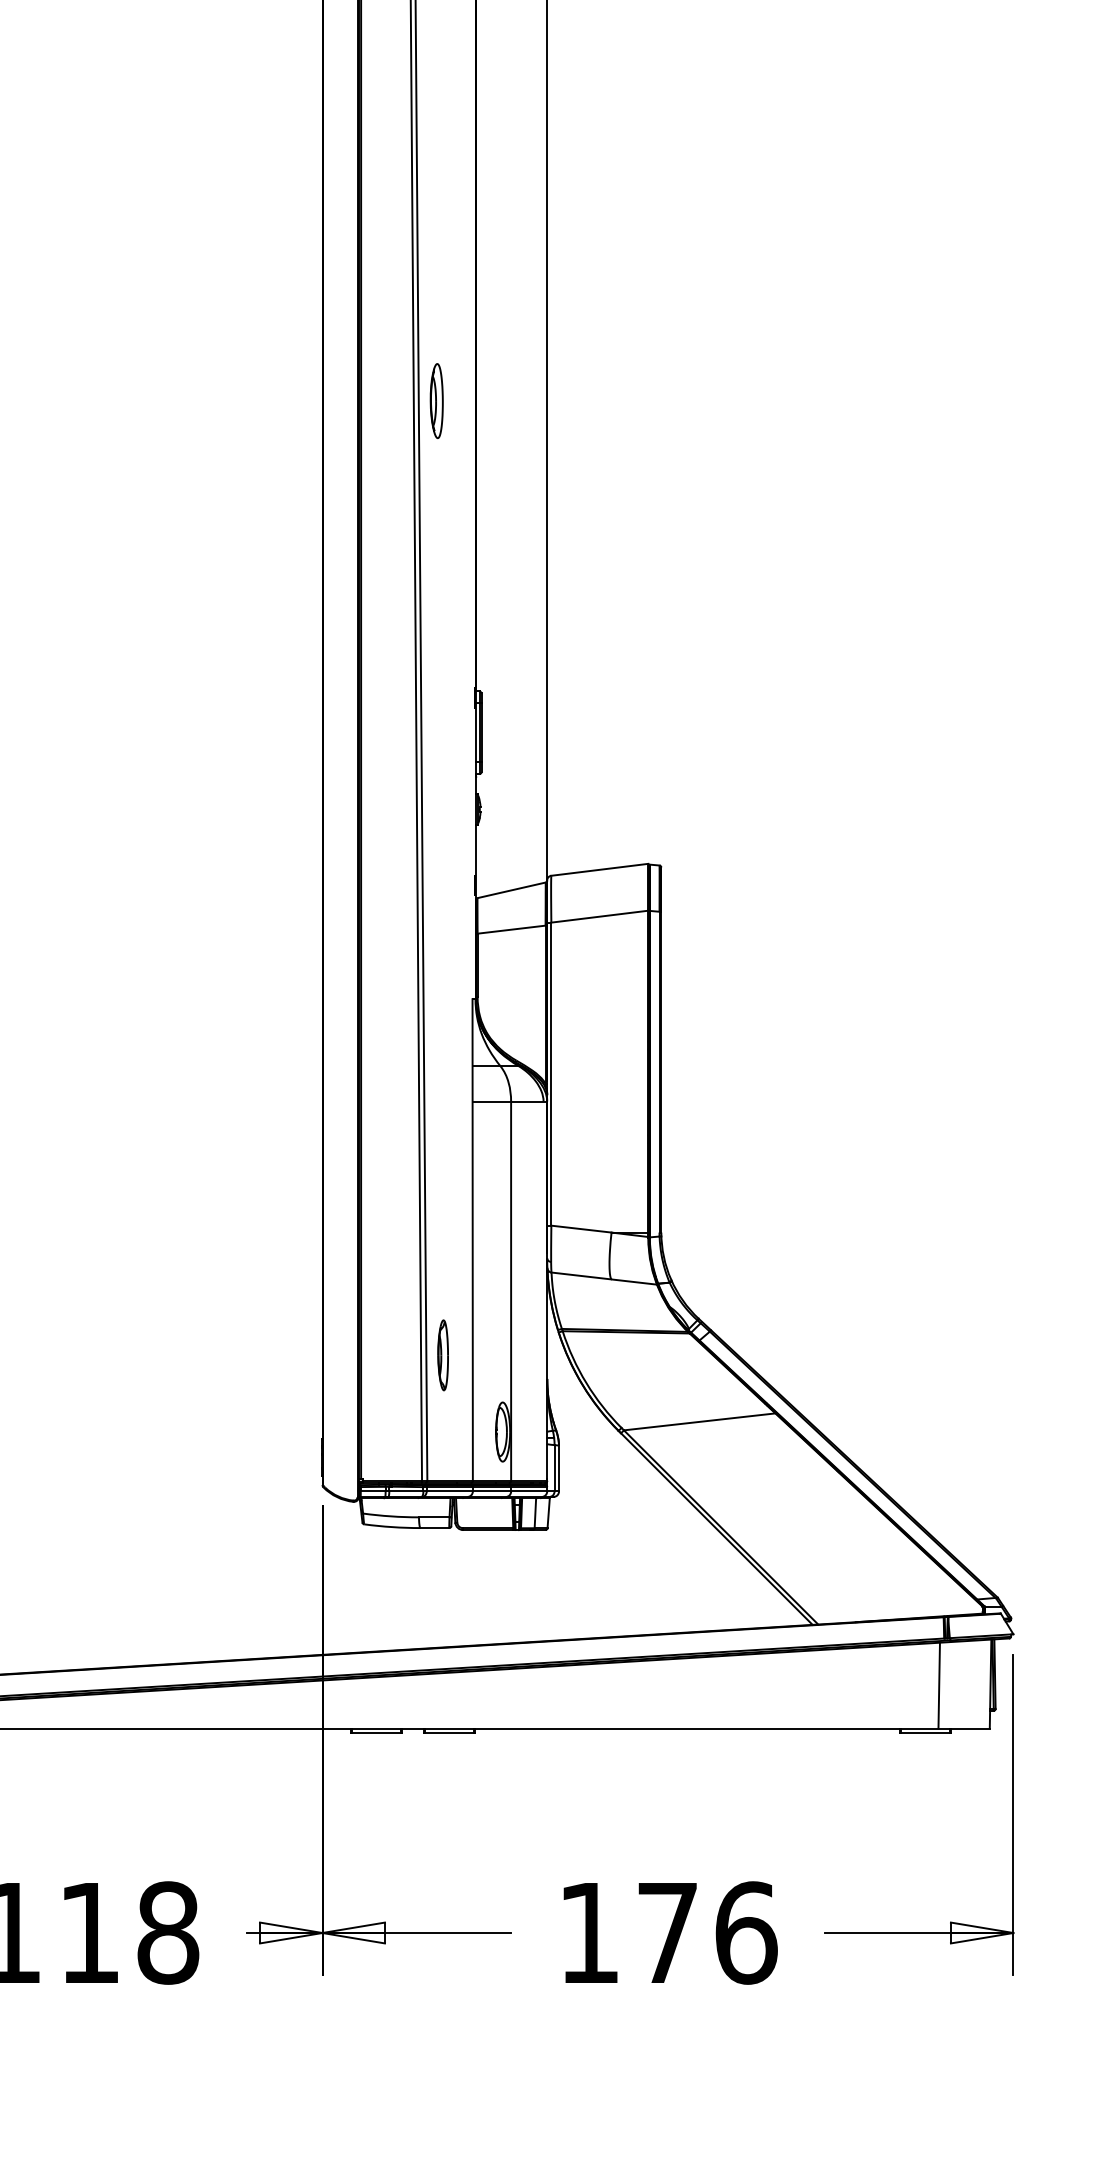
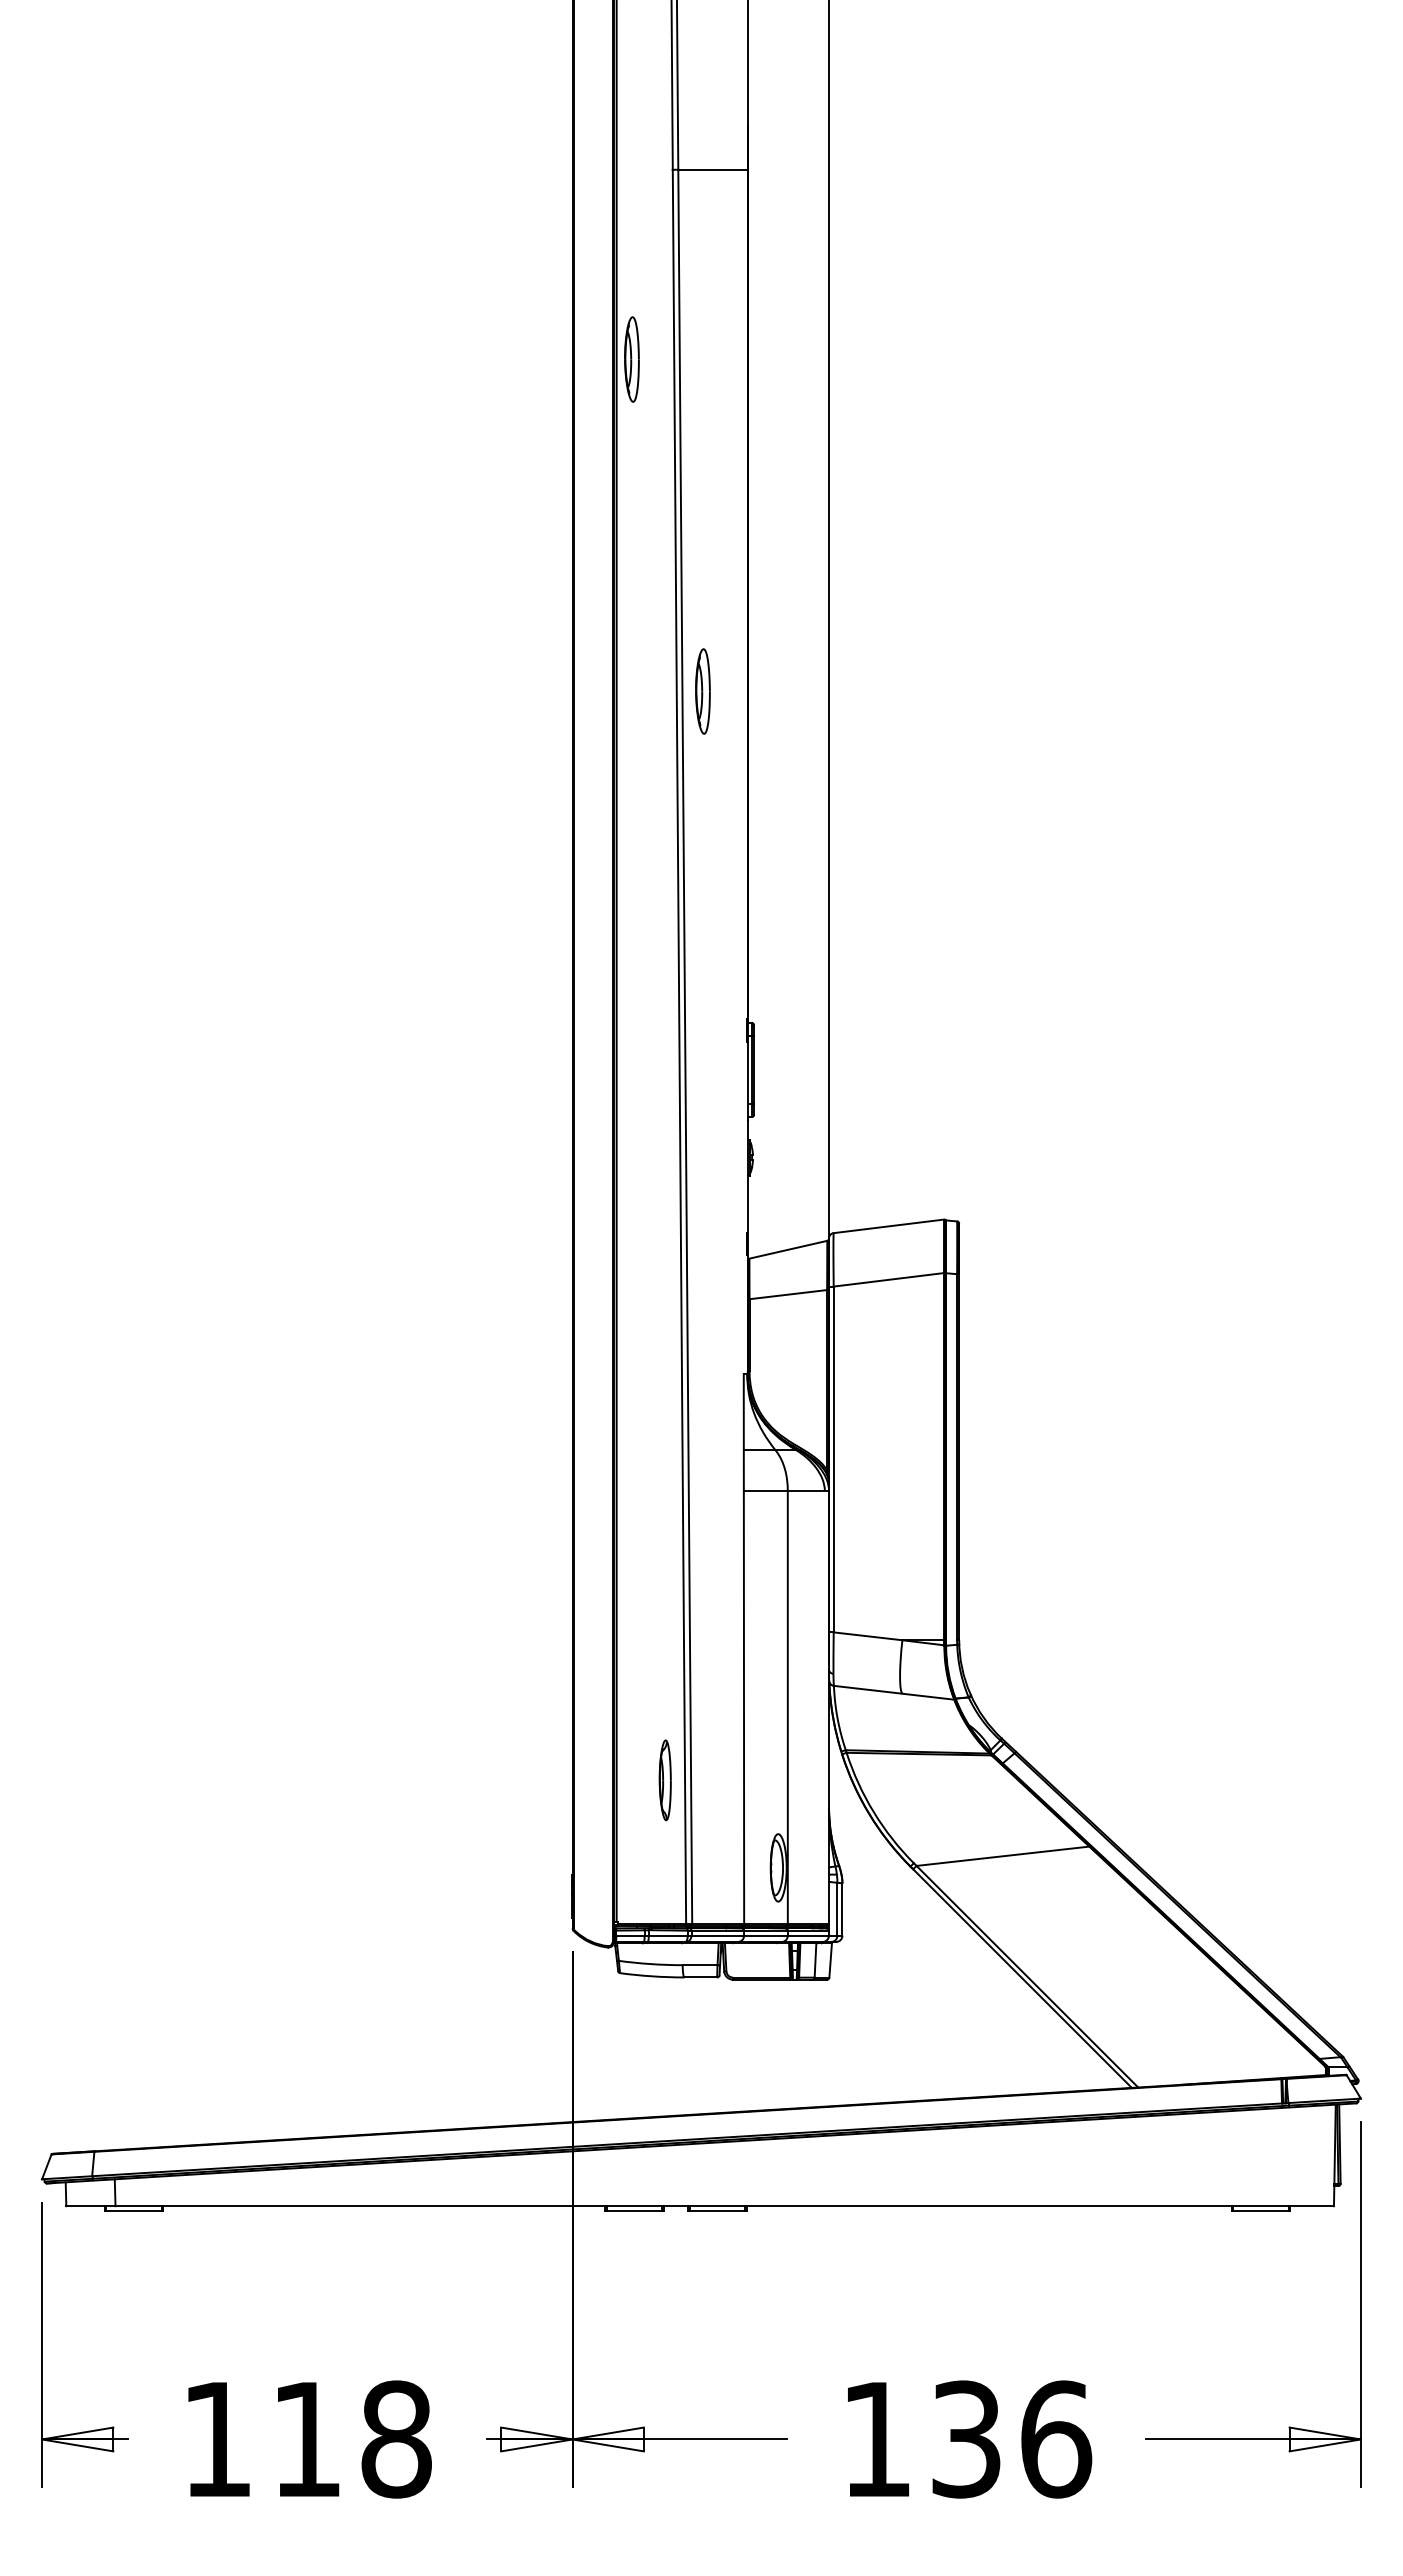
part: (374, 110) -> (631, 359), added
part: (442, 1355) -> (664, 1780), moved
line: (939, 1685) -> (1276, 2157), removed
text: (667, 1933) -> (966, 2439), 176 -> 136

